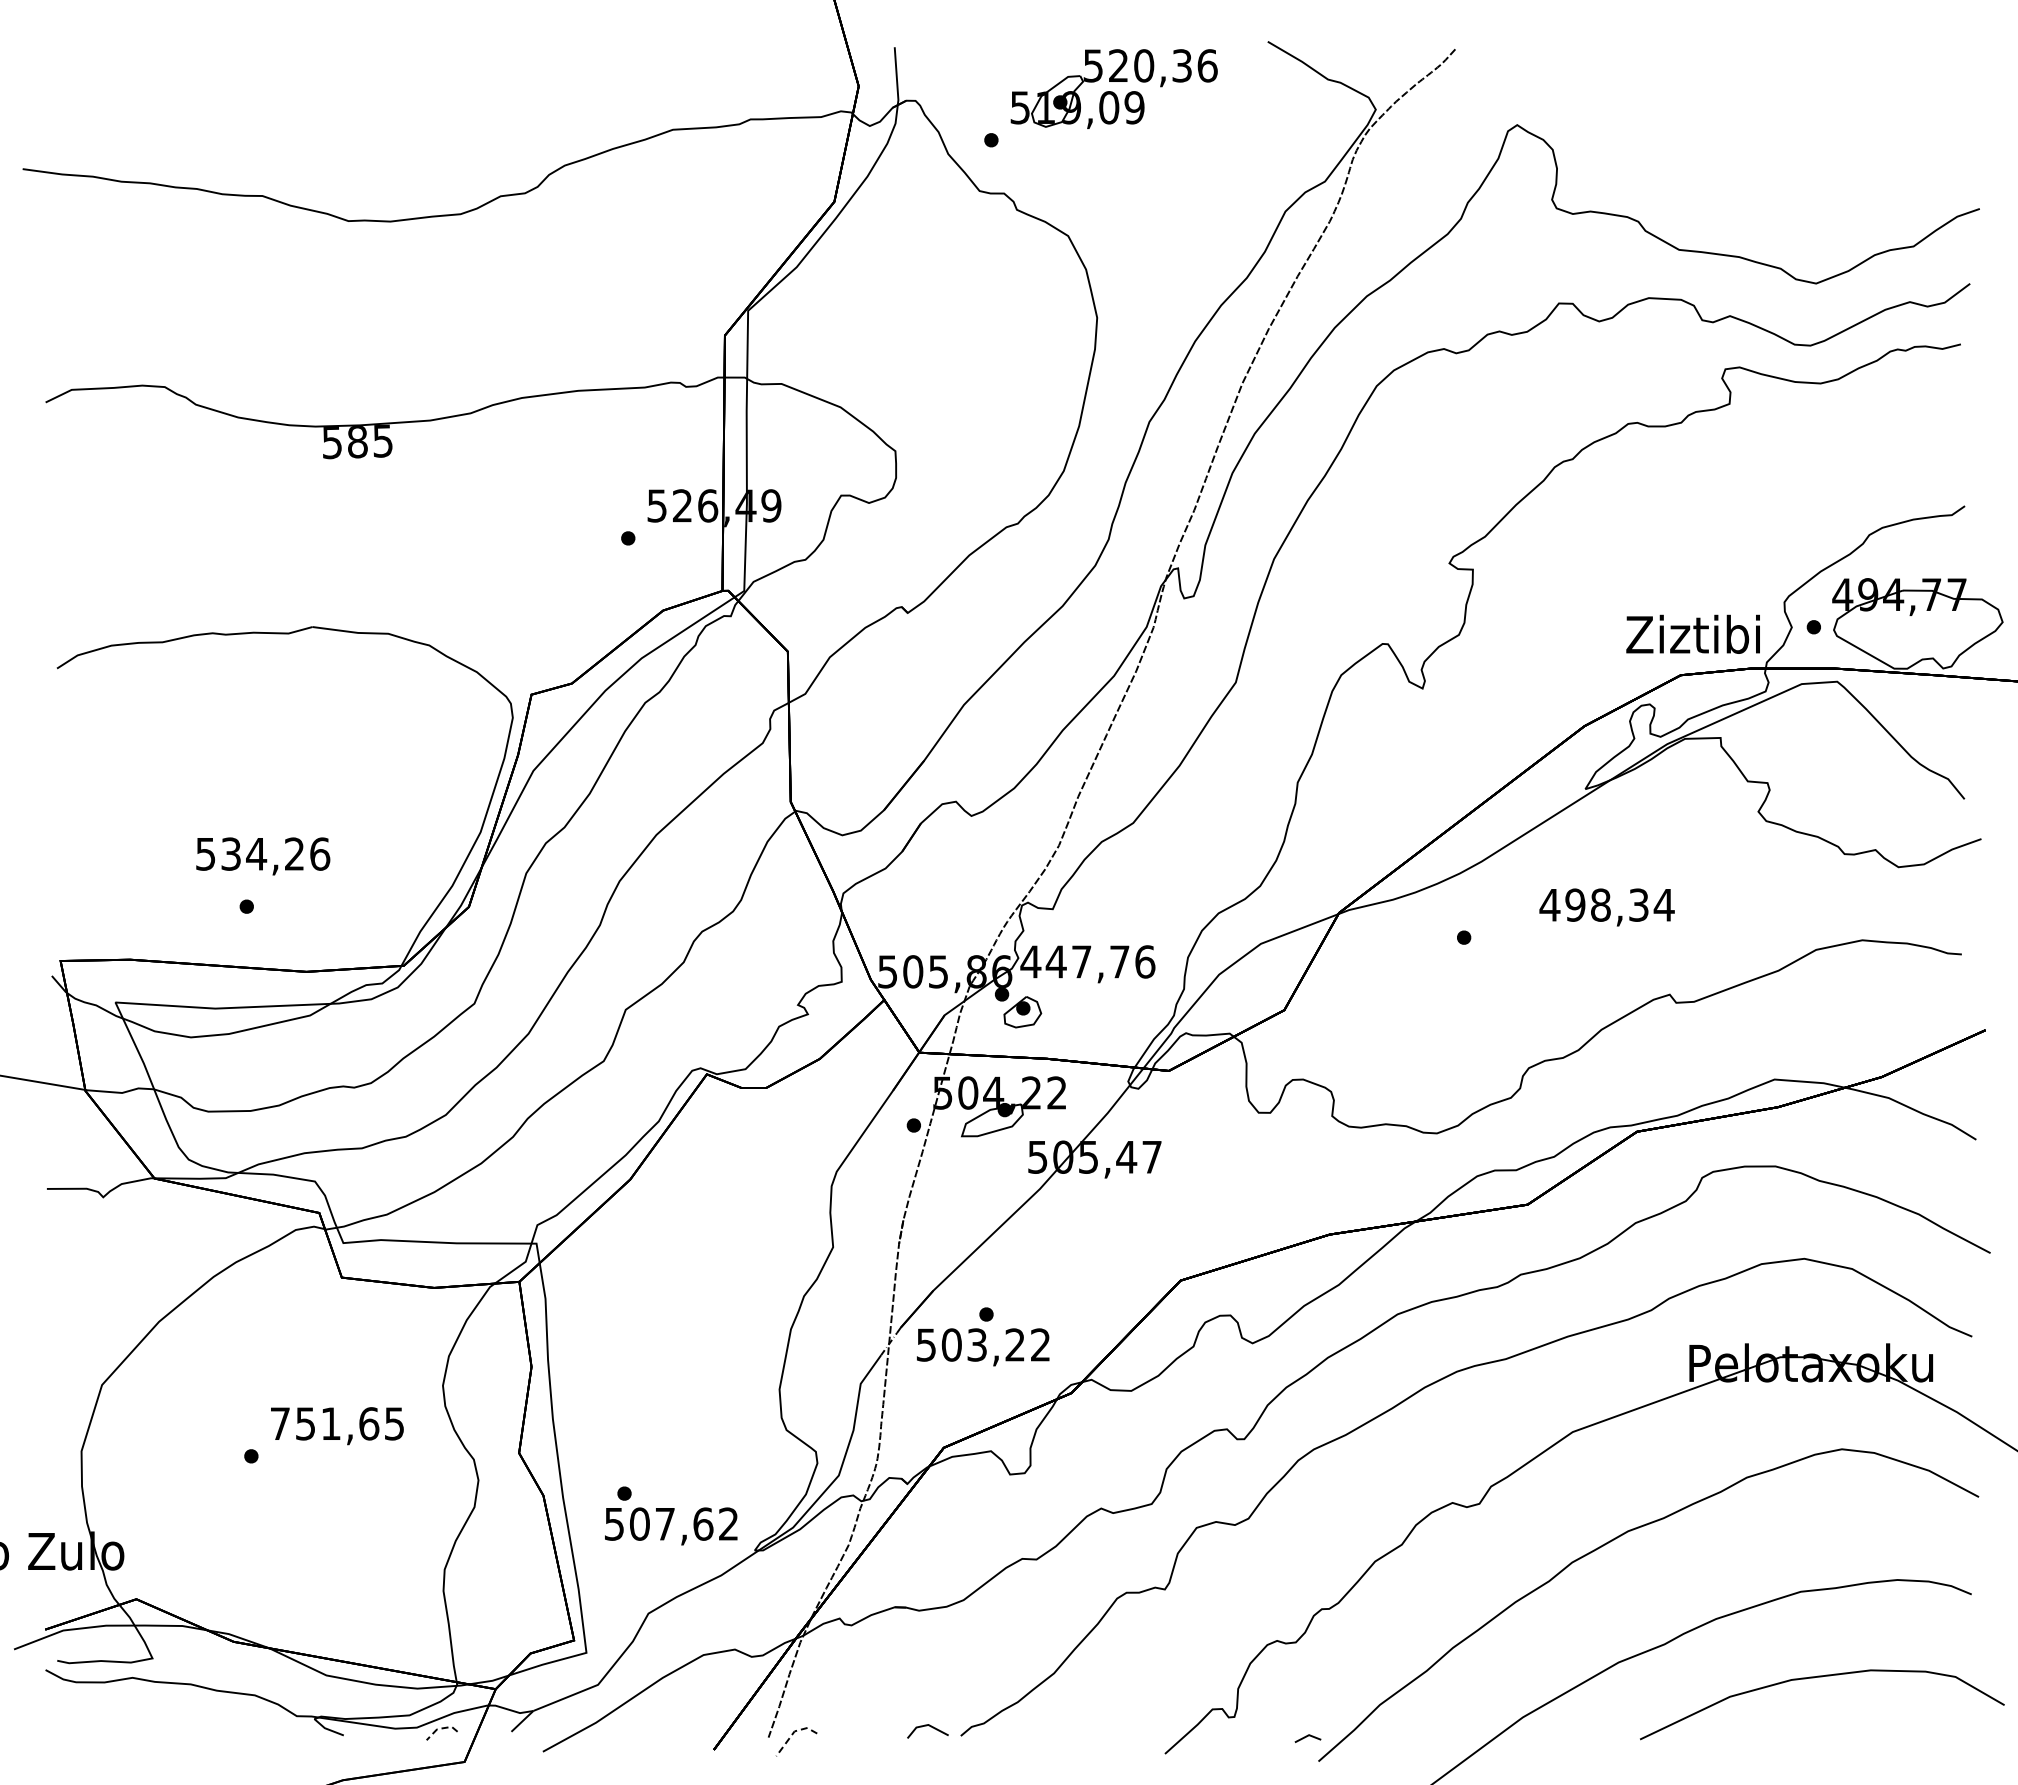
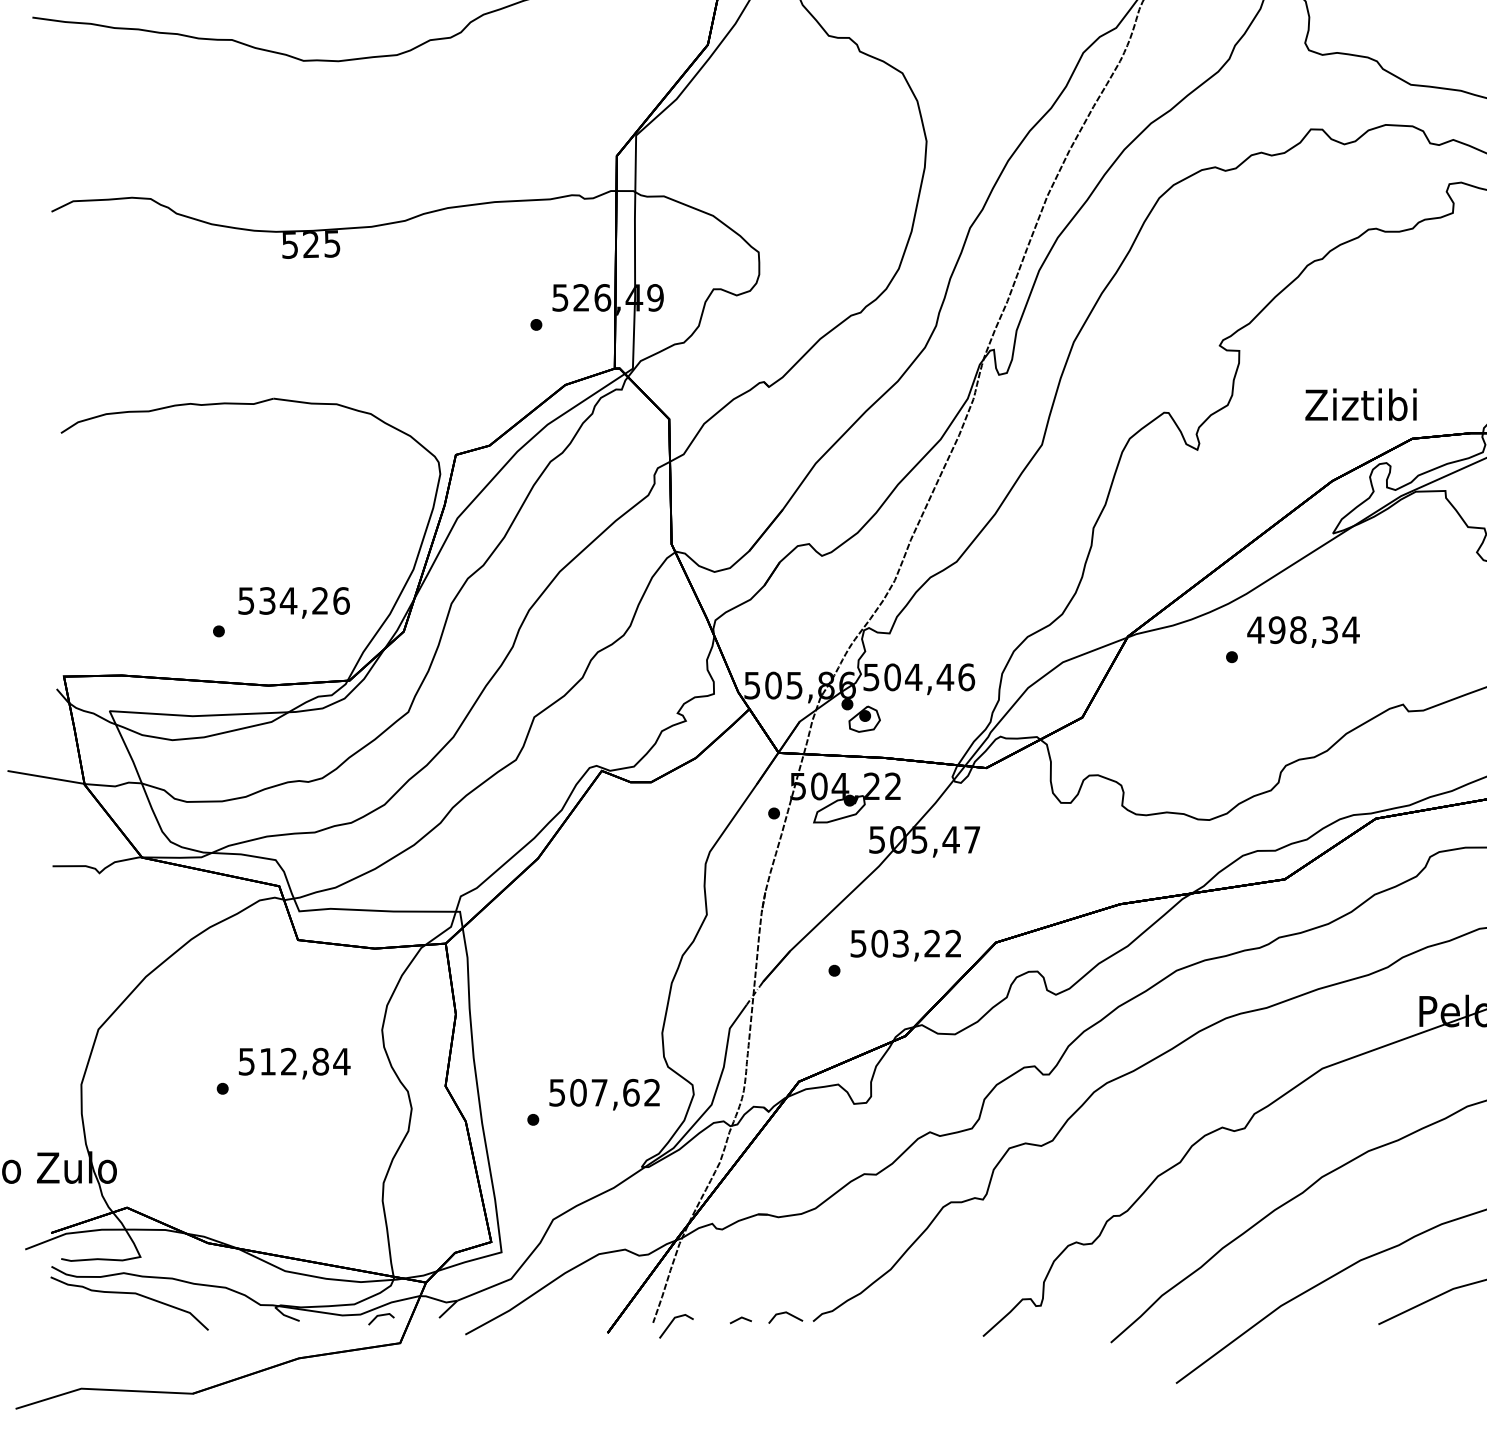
text: (357, 442) -> (311, 245), 585 -> 525
text: (1692, 633) -> (1360, 404), moved
text: (263, 856) -> (294, 602), moved
text: (1606, 907) -> (1303, 632), moved
text: (1075, 961) -> (908, 677), 447,76 -> 504,46
text: (983, 1347) -> (906, 945), moved
text: (337, 1423) -> (294, 1061), 751,65 -> 512,84
text: (671, 1526) -> (604, 1094), moved
curve: (139, 1702) -> (129, 1293), added
line: (440, 1728) -> (380, 1315), dashed -> solid
line: (793, 1732) -> (673, 1318), dashed -> solid
line: (1306, 1737) -> (739, 1319), moved

